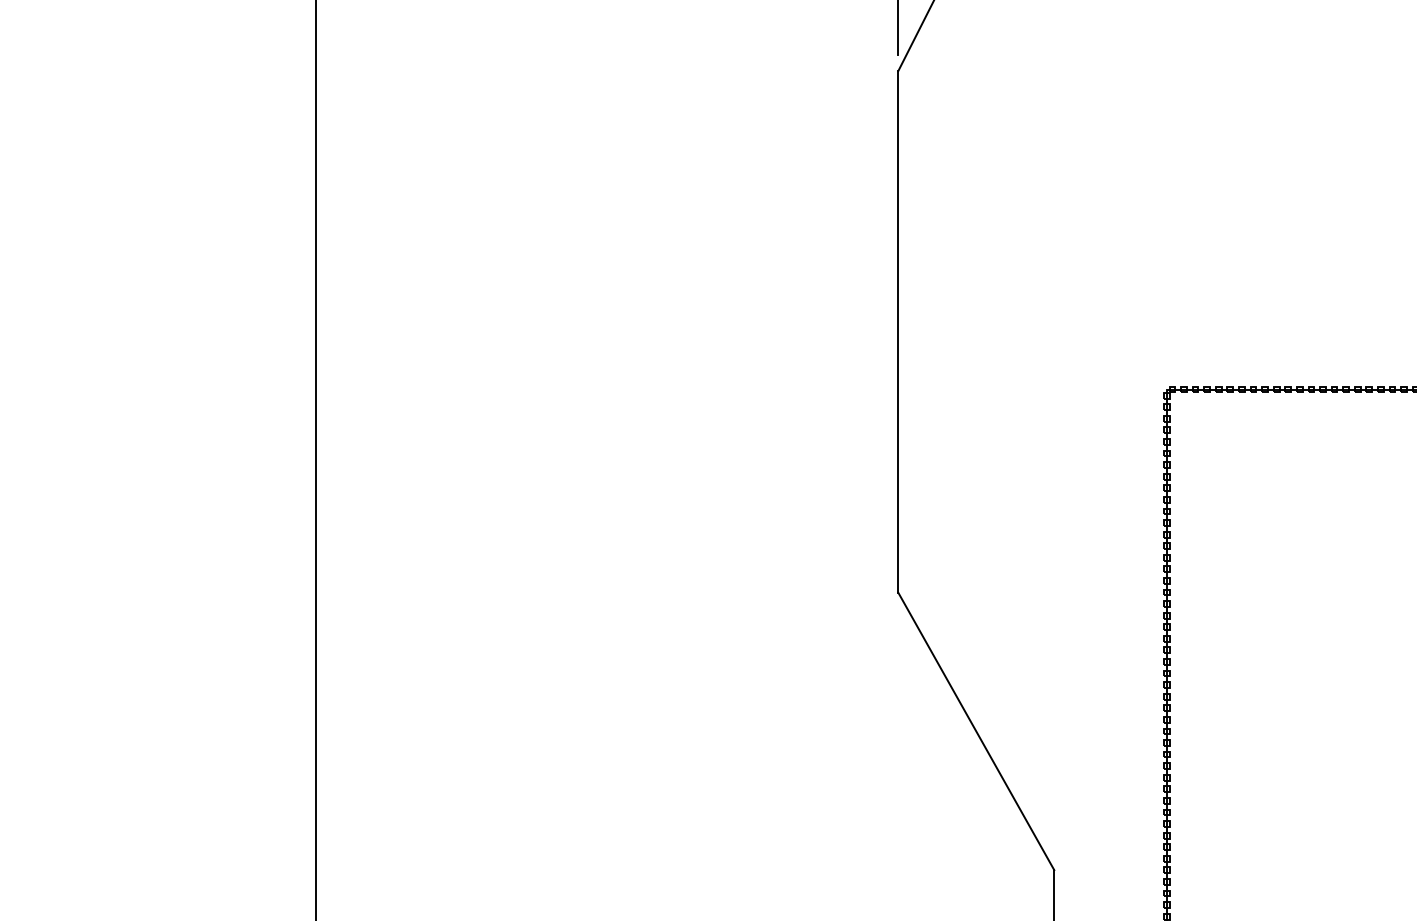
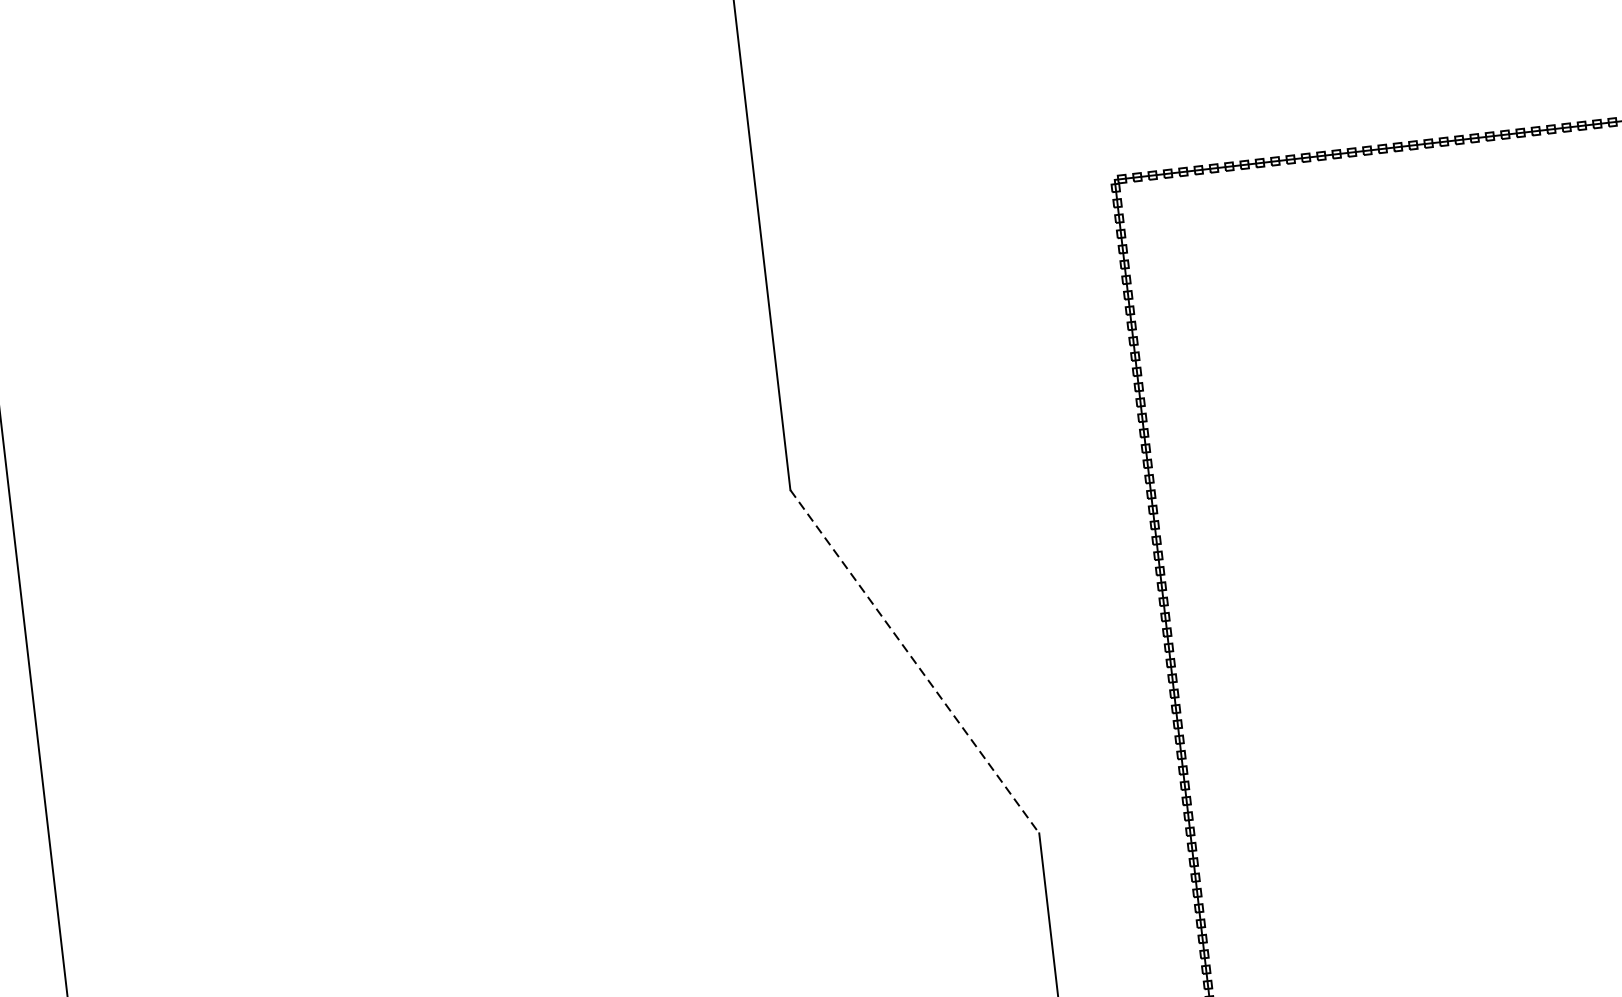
line: (976, 731) -> (915, 661), solid -> dashed

